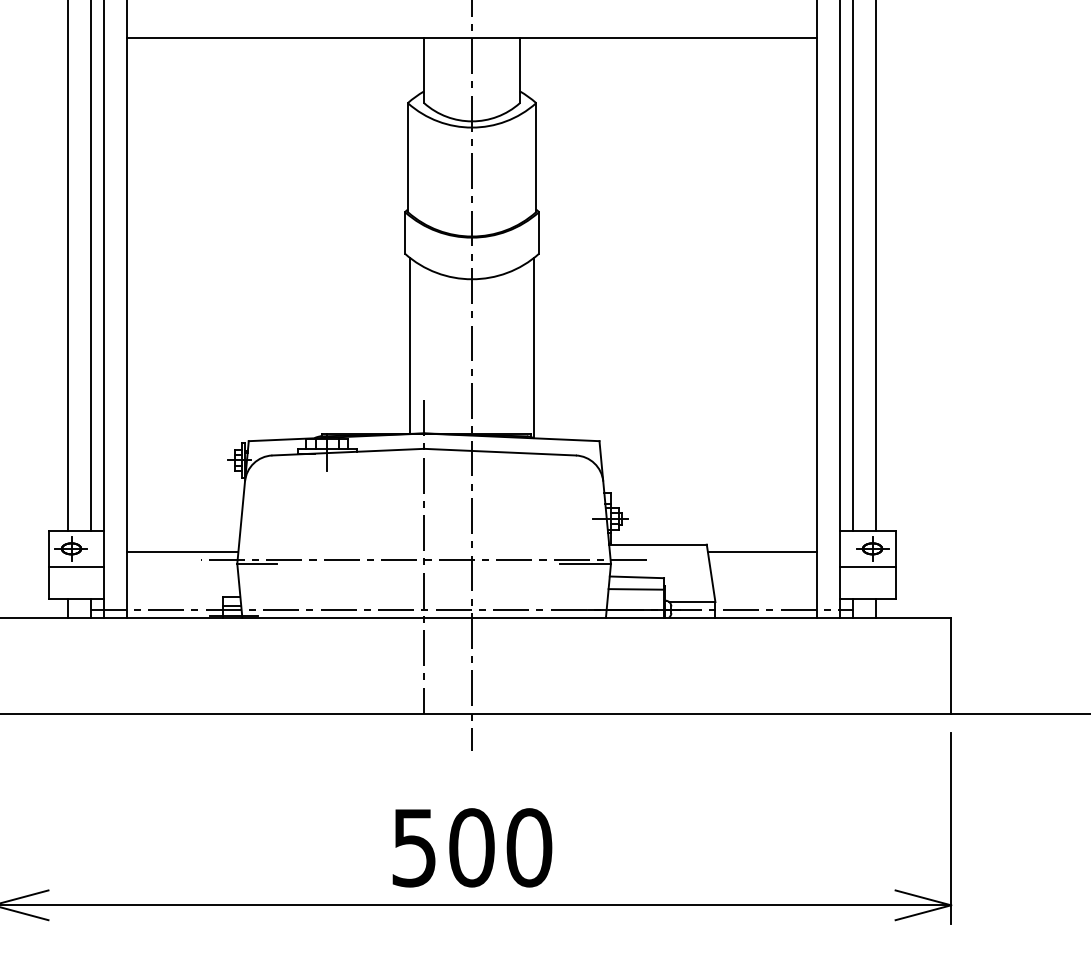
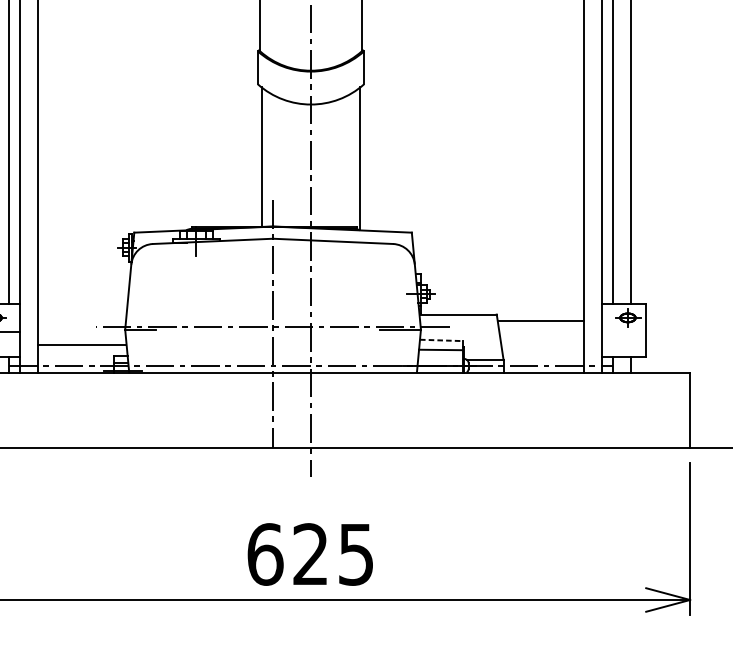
line: (182, 552) -> (81, 345), moved
line: (867, 566) -> (623, 331), removed
line: (637, 577) -> (441, 340), solid -> dashed
text: (472, 847) -> (311, 554), 500 -> 625

